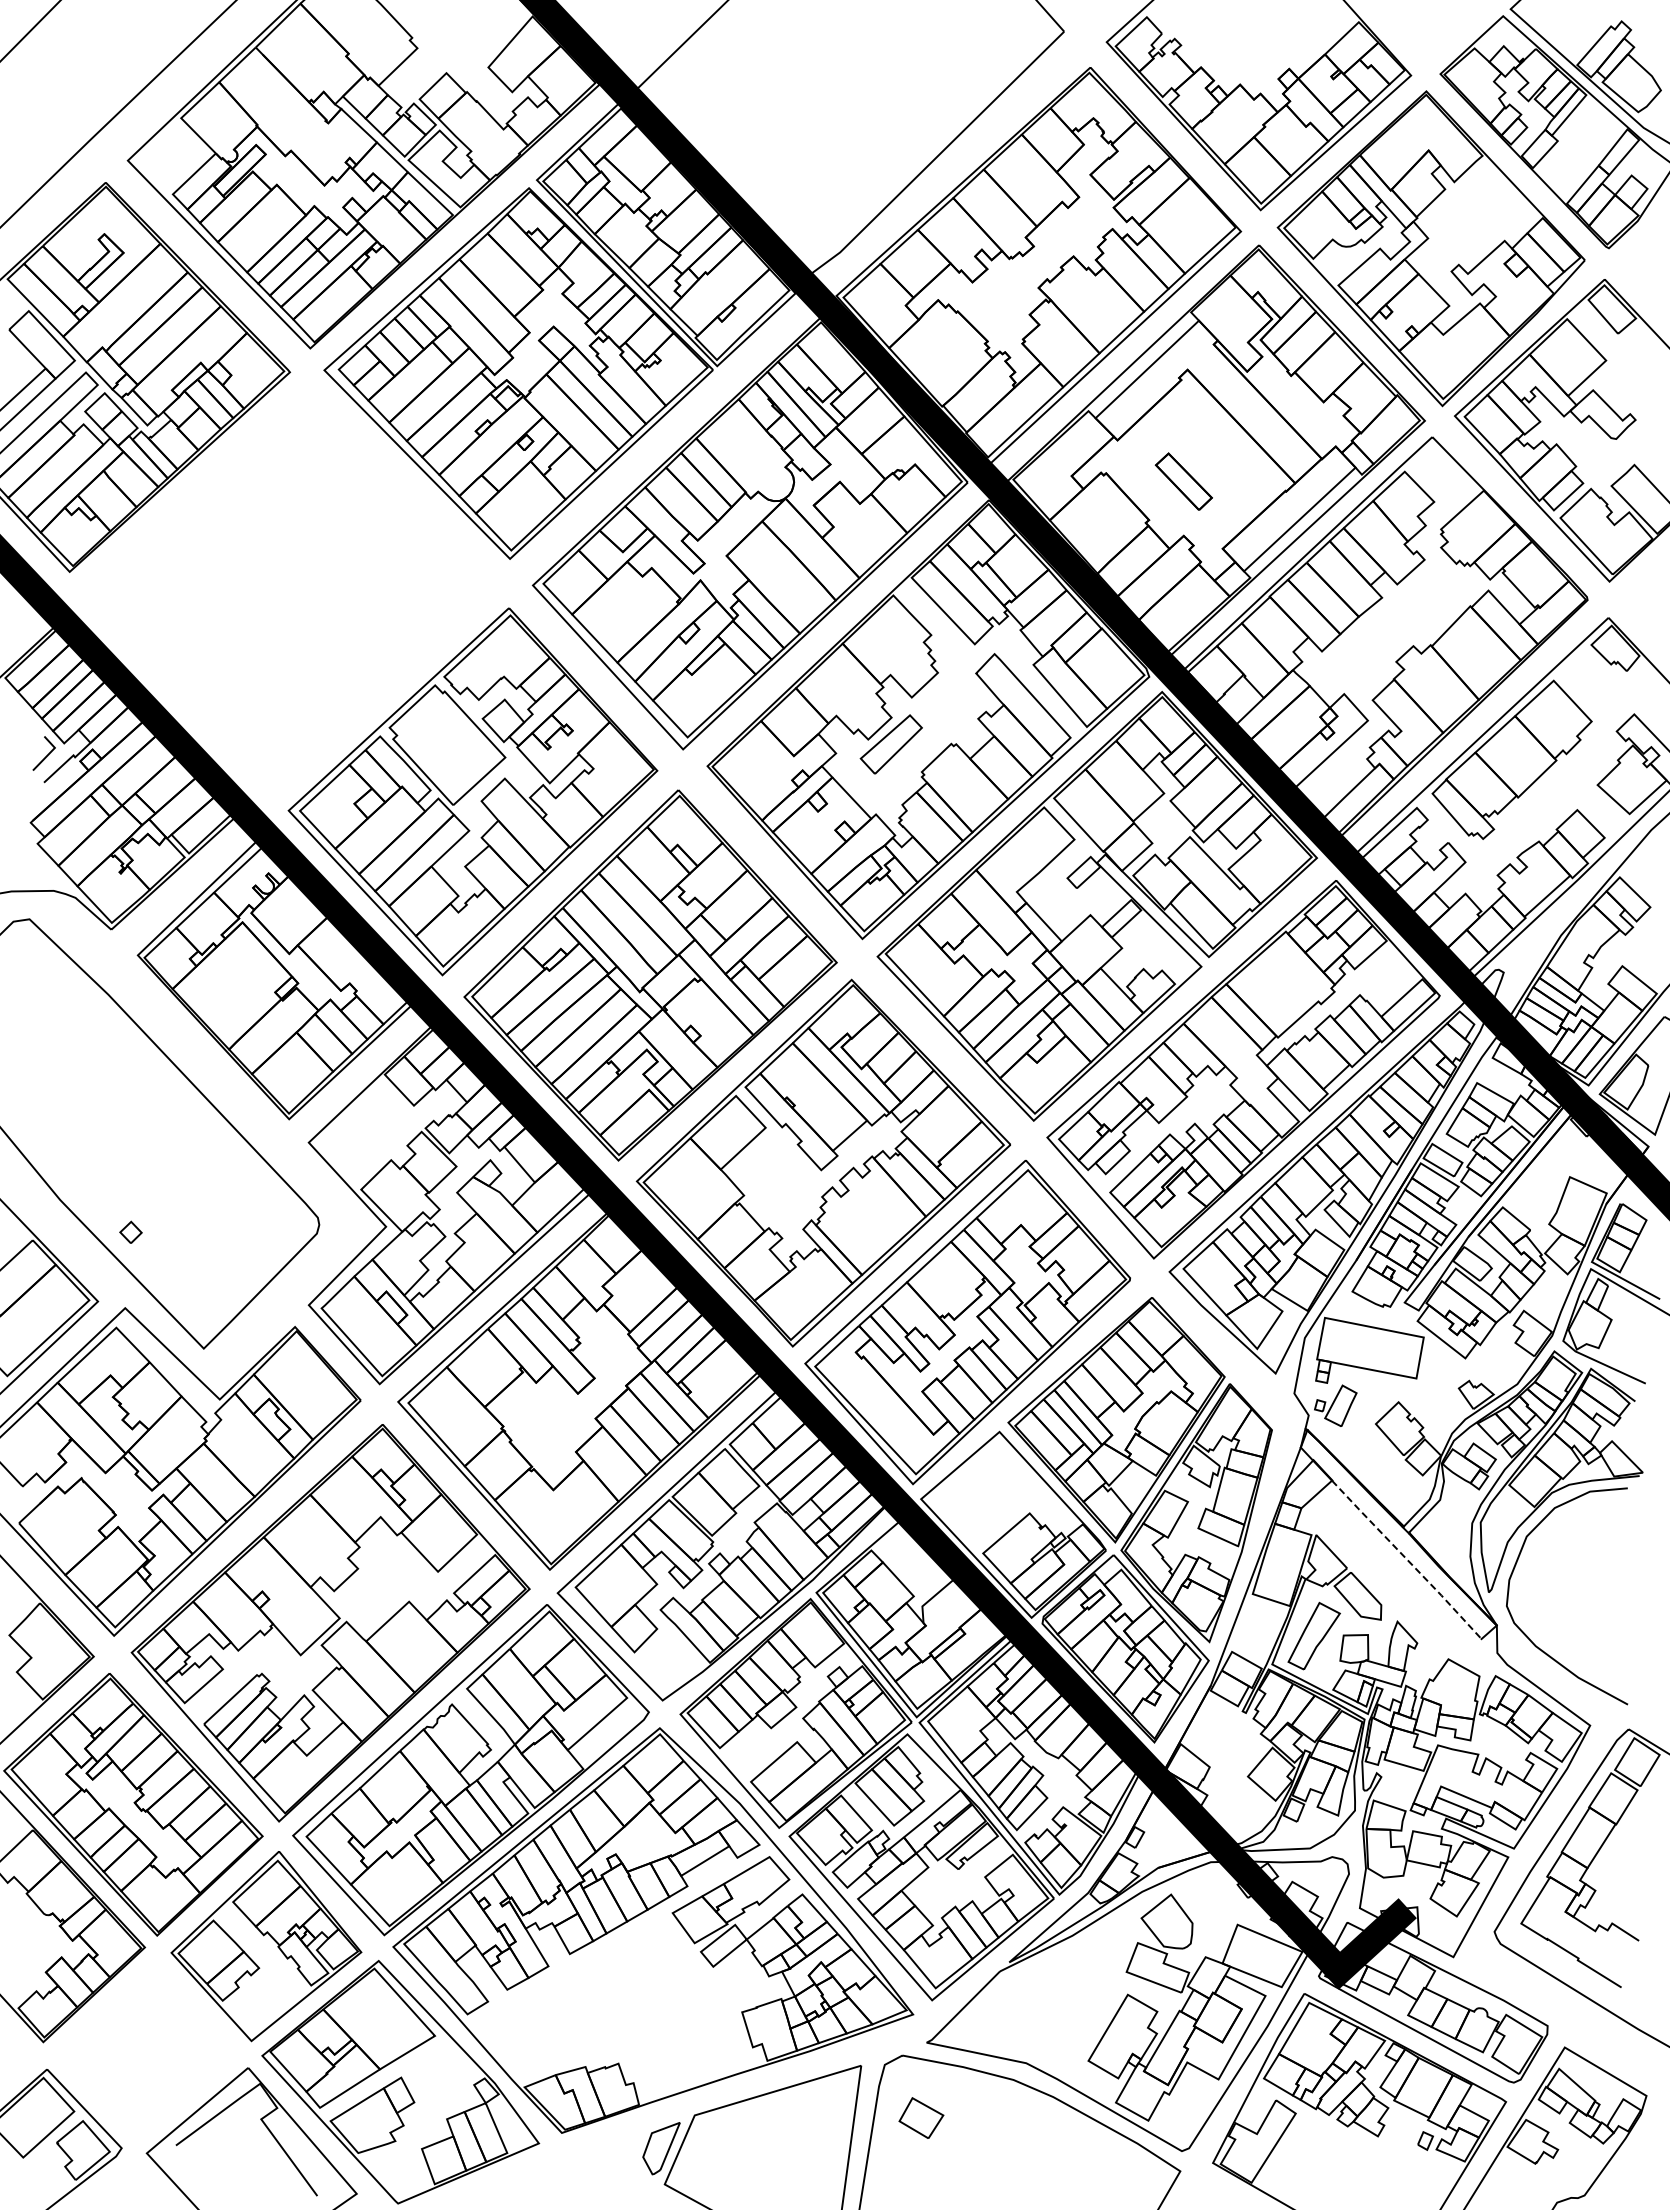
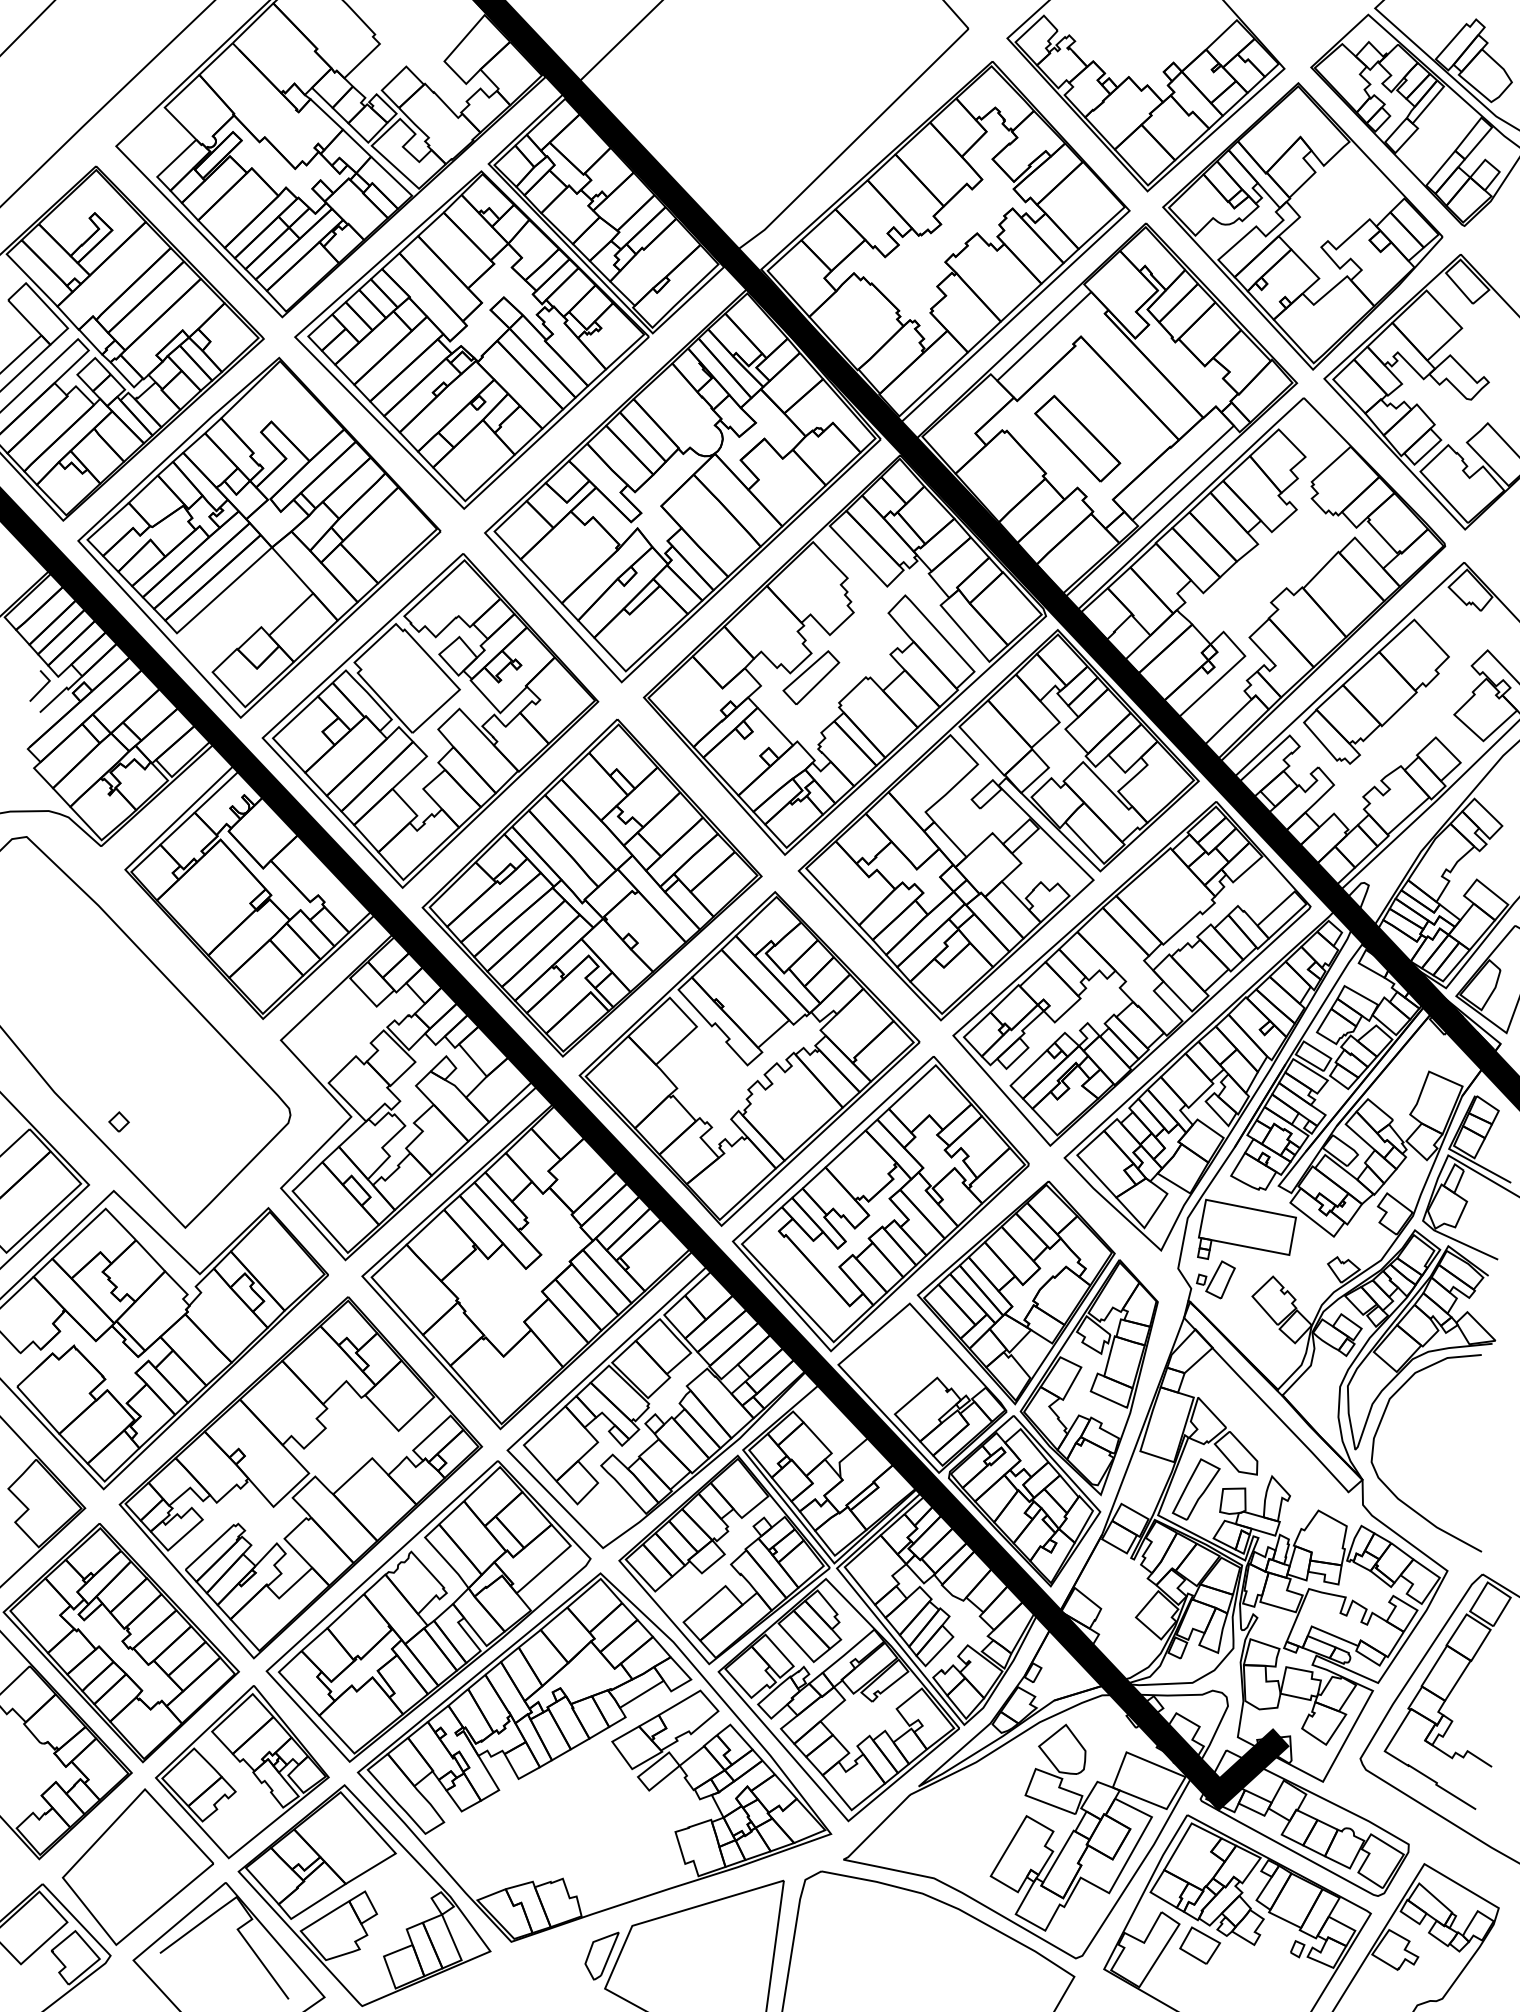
part: (1183, 481) -> (1077, 438), size x1.67
part: (284, 590) -> (258, 537), added
line: (1407, 1560) -> (1281, 1420), dashed -> solid
part: (151, 2050) -> (137, 1866), added
part: (921, 2117) -> (1200, 1945), moved

